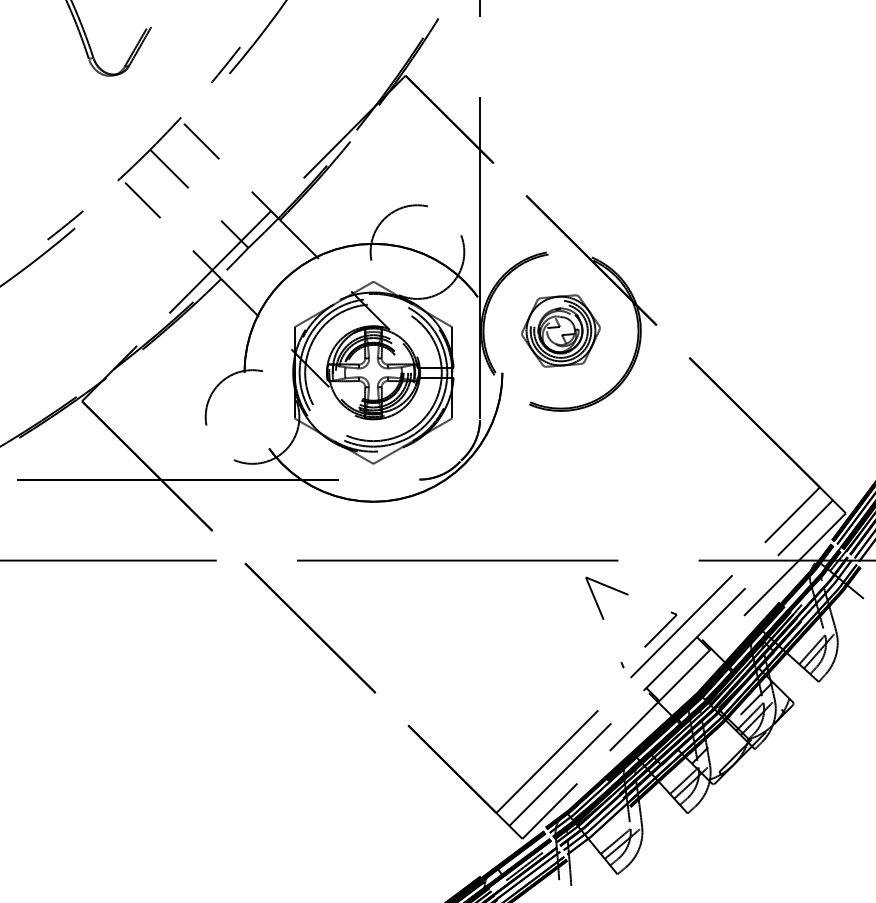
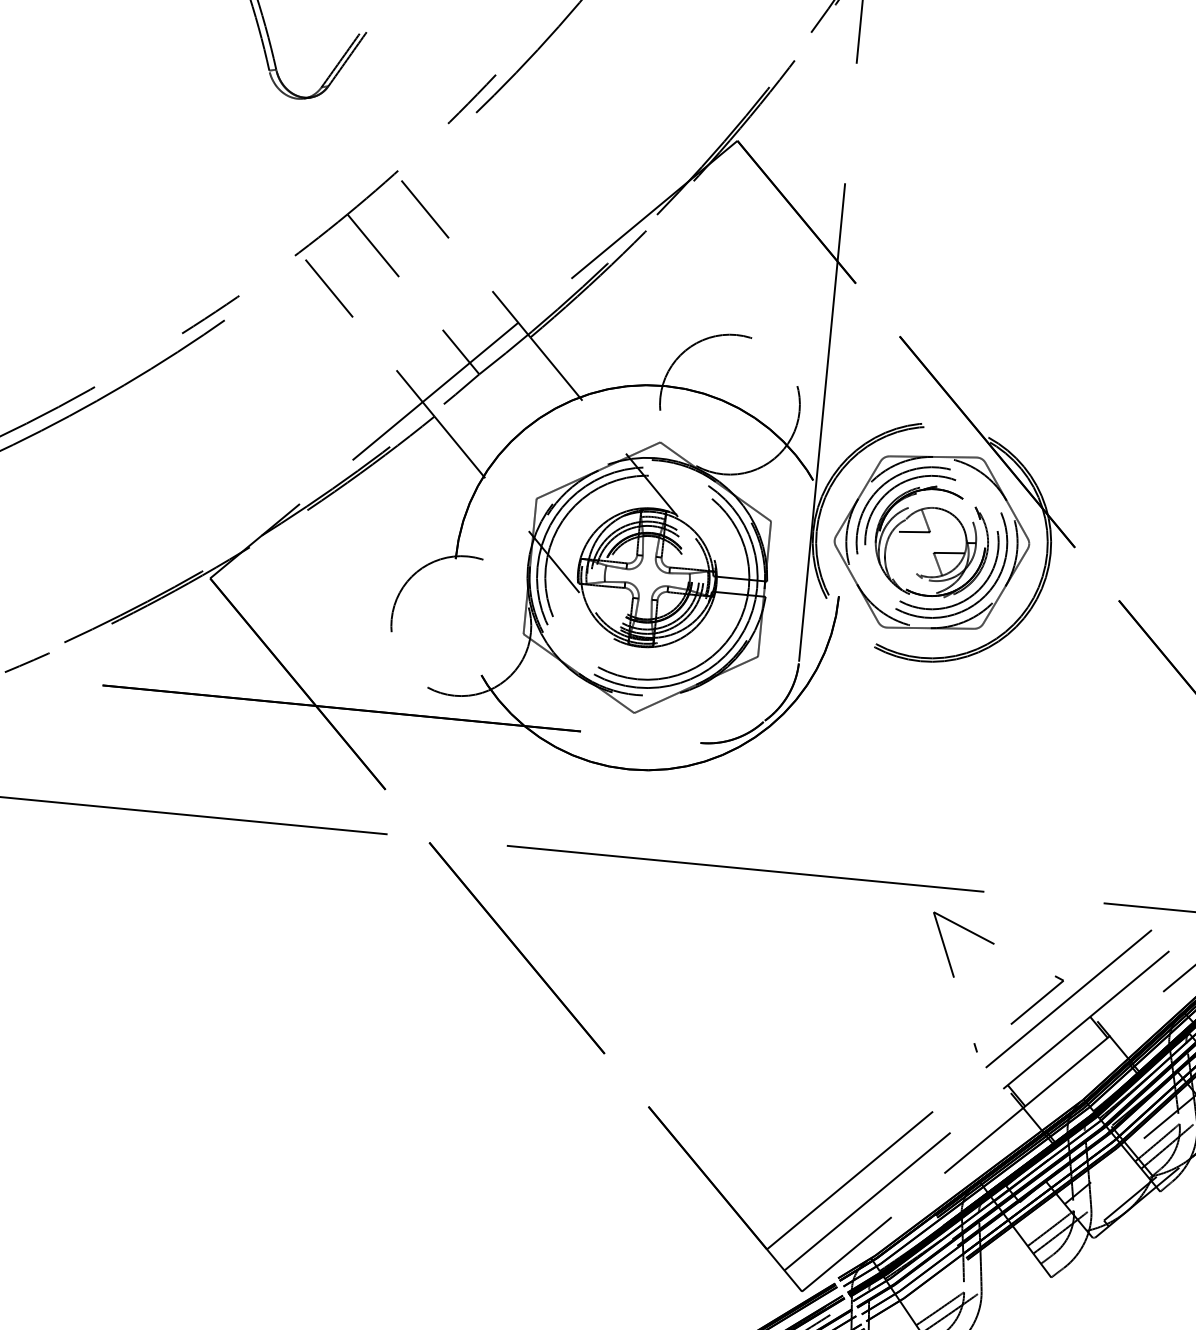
part: (560, 330) -> (931, 541), size x1.67

